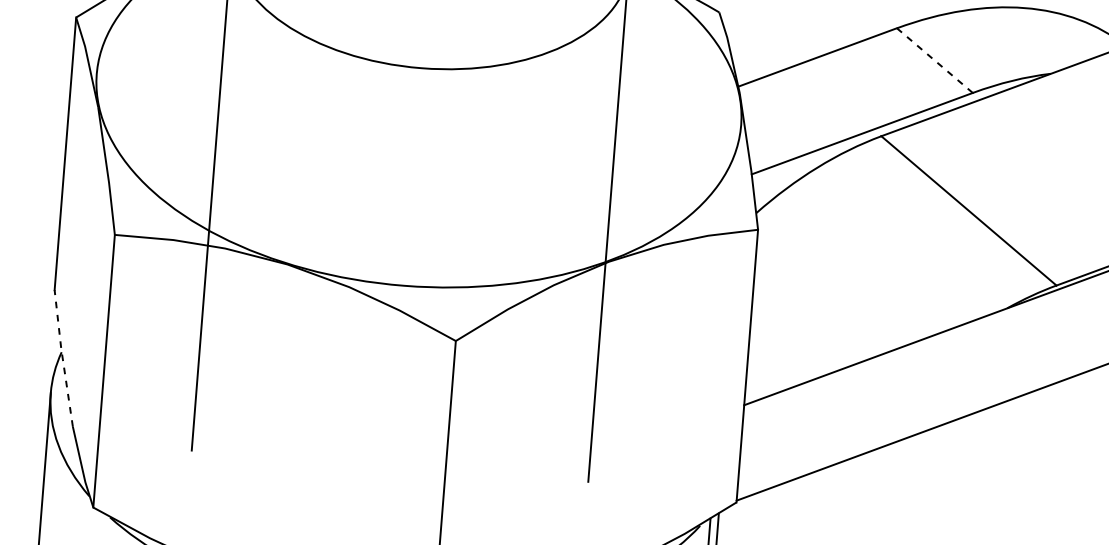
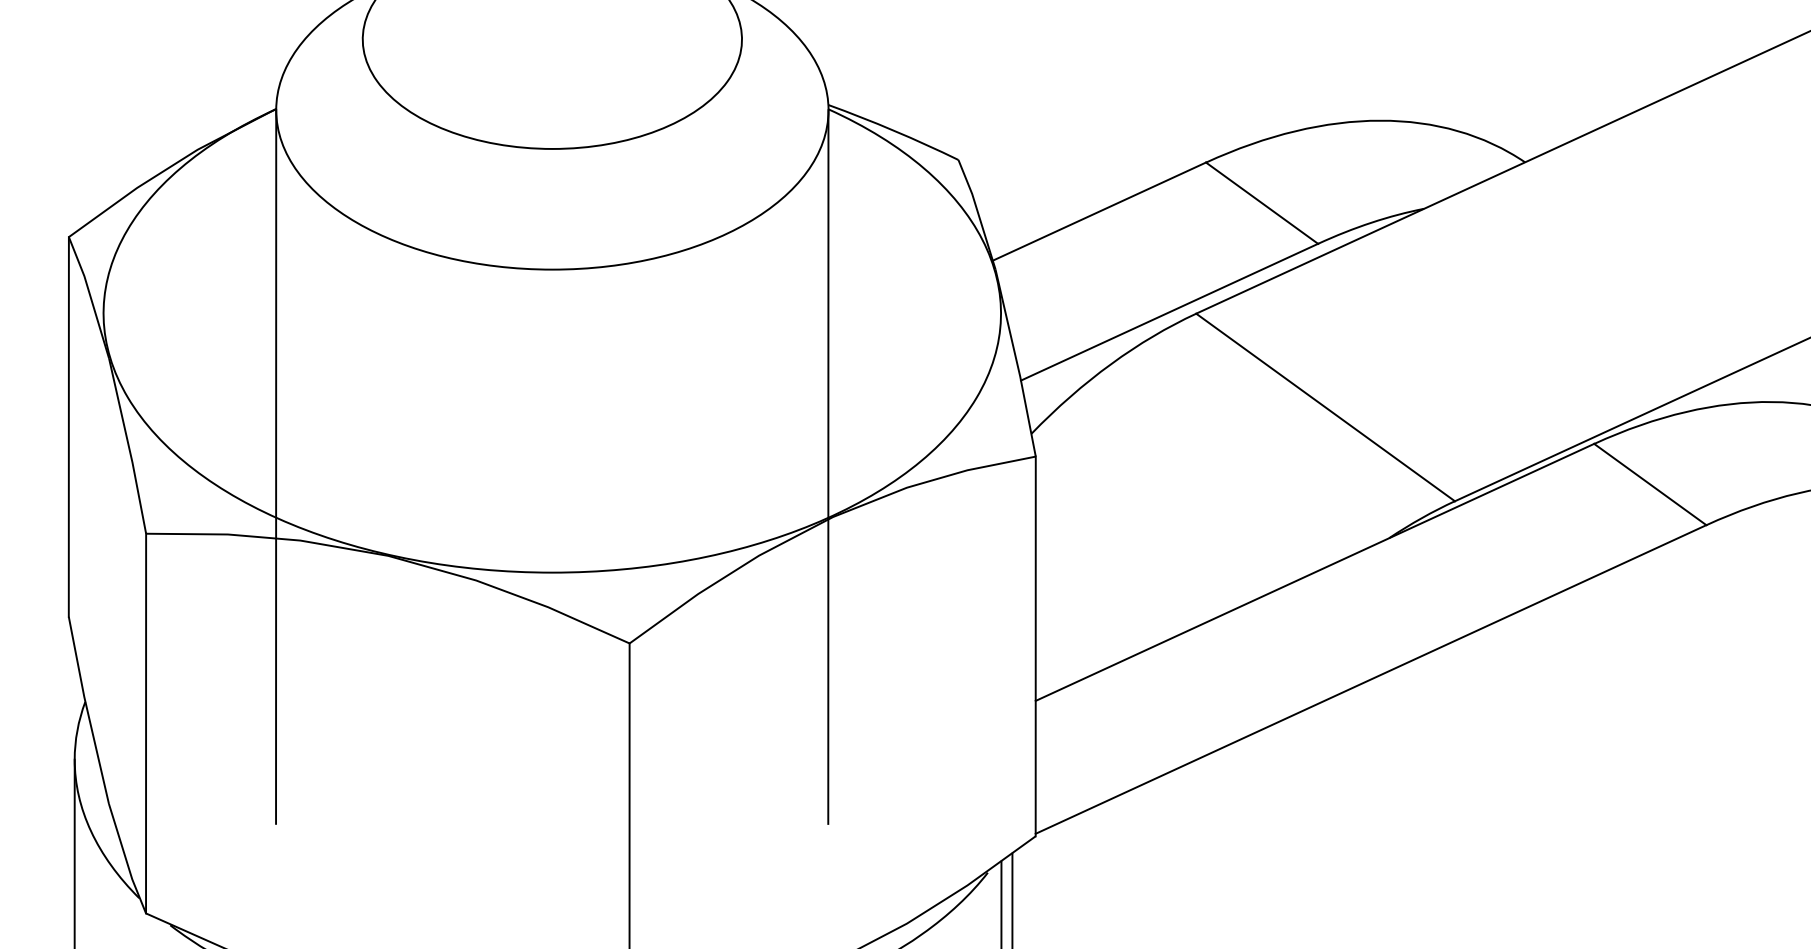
line: (935, 60) -> (1262, 203), dashed -> solid
line: (62, 357) -> (87, 709), dashed -> solid

